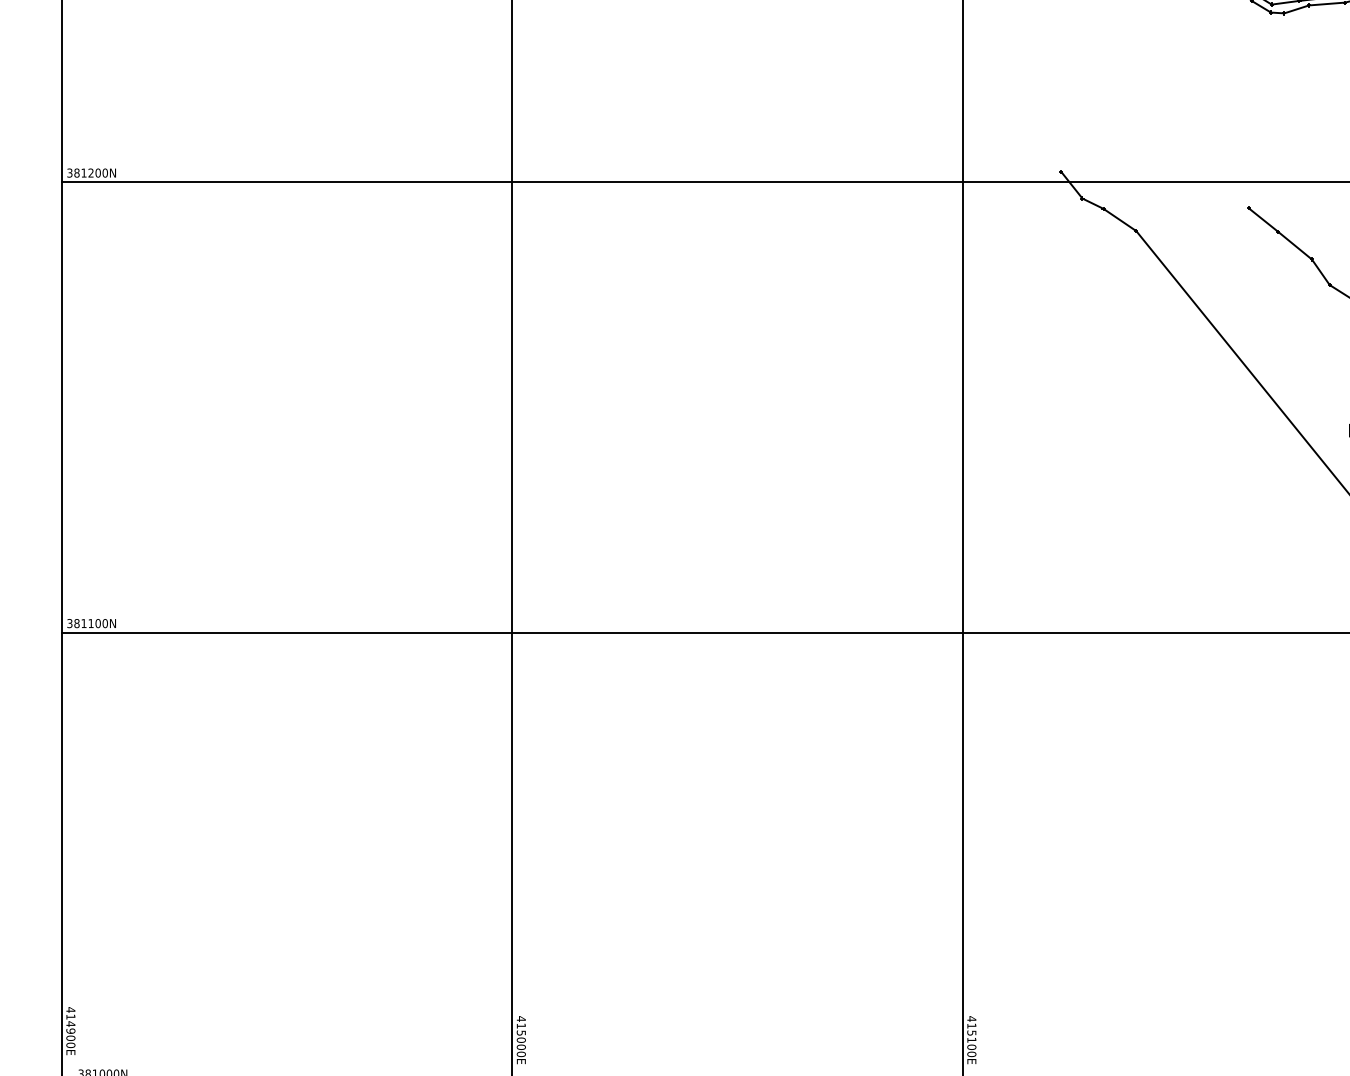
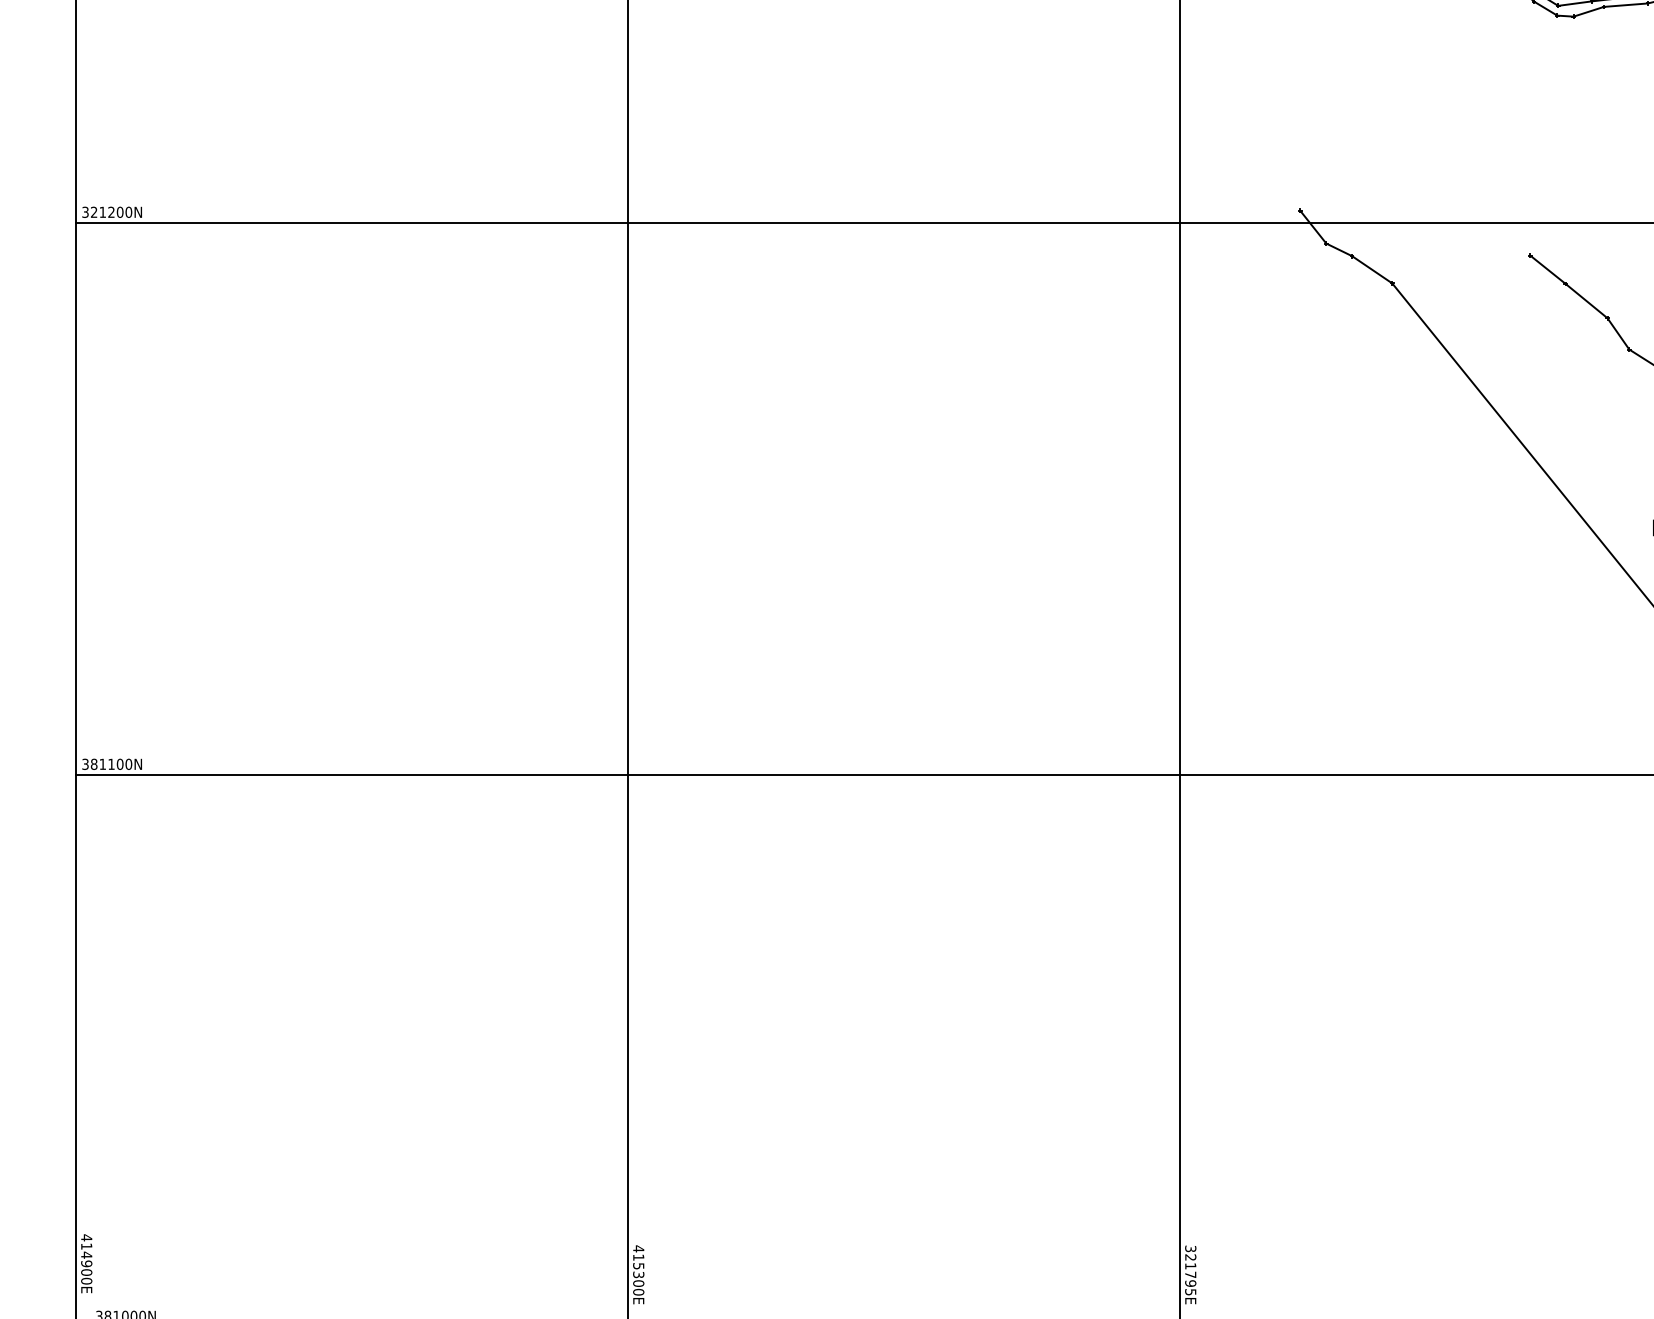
text: (76, 172) -> (93, 211), 381200N -> 321200N
text: (971, 1036) -> (1190, 1270), 415100E -> 321795E
text: (520, 1039) -> (637, 1274), 415000E -> 415300E

